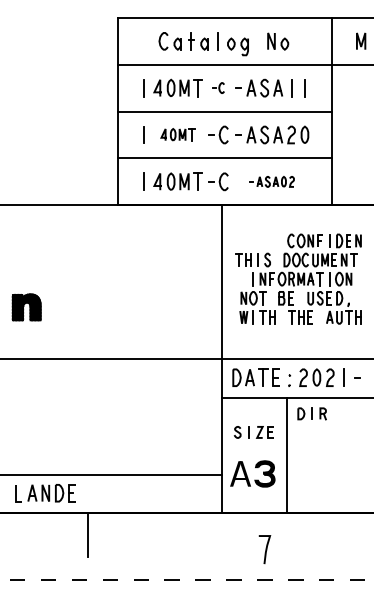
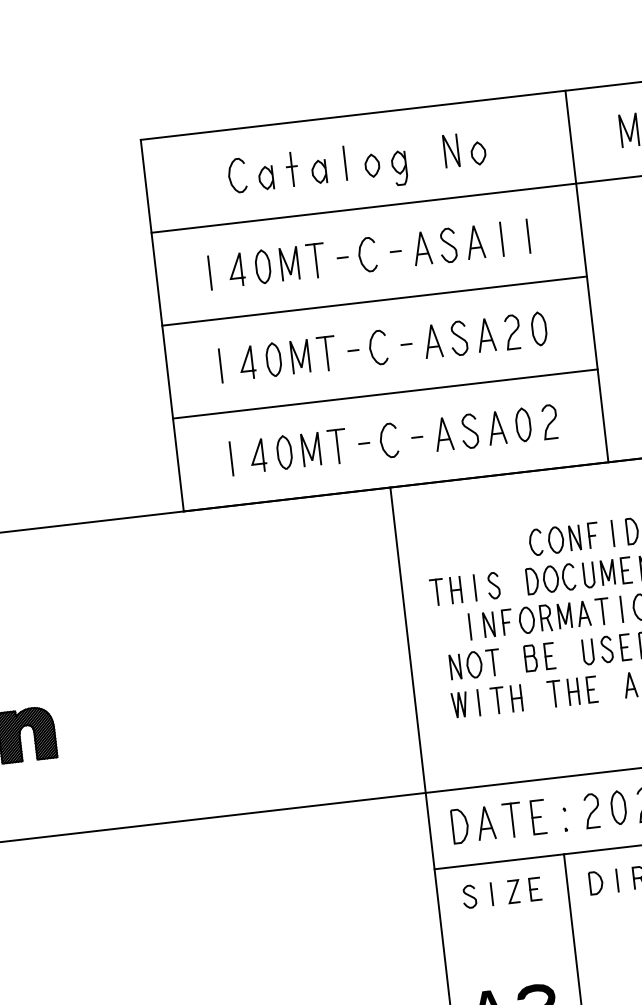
part: (218, 87) -> (356, 254), size x1.67
part: (177, 134) -> (286, 357), size x1.43
part: (272, 181) -> (485, 428), size x1.67
part: (253, 432) -> (501, 893), moved

